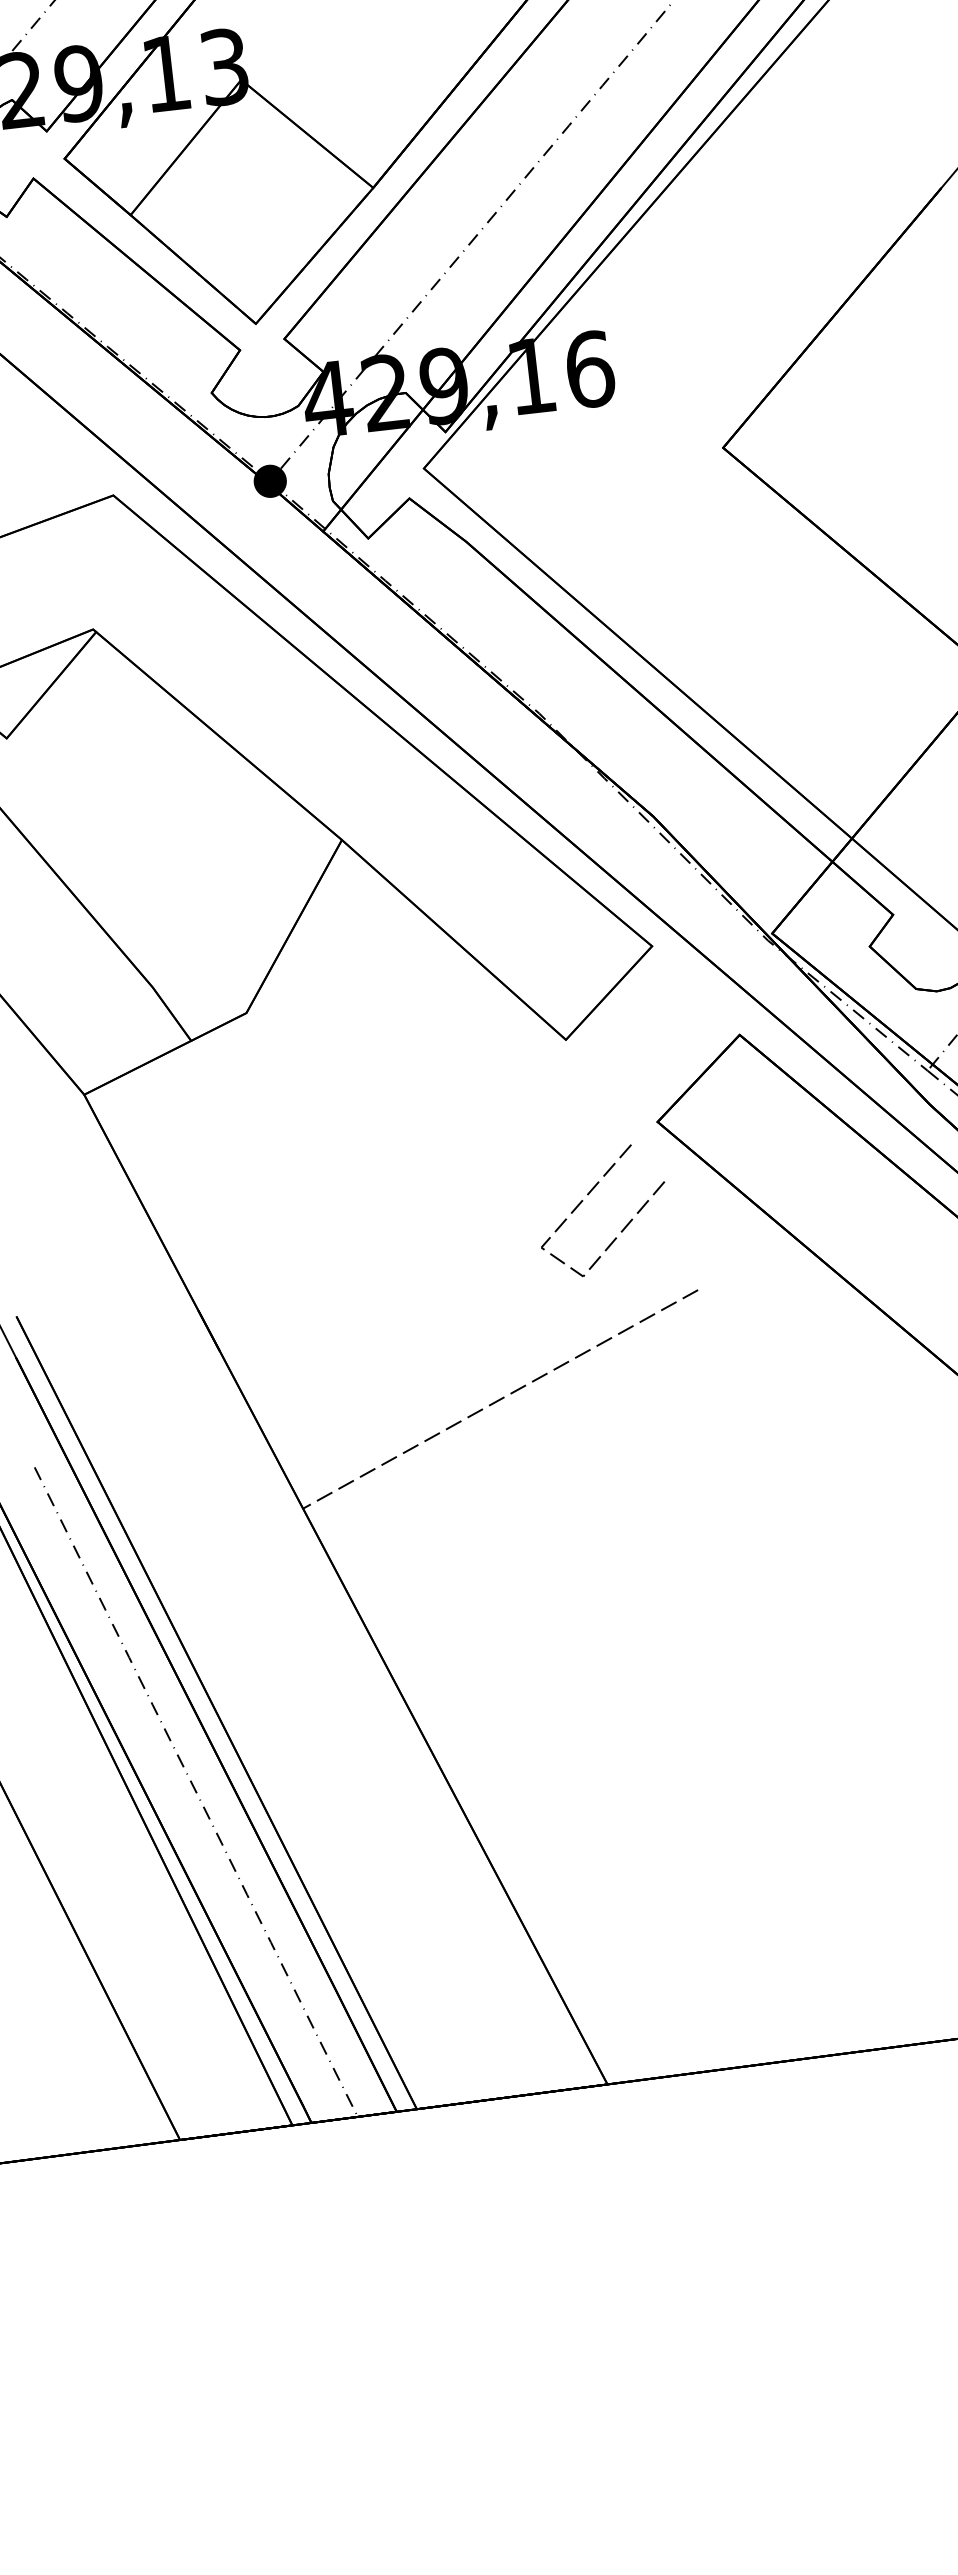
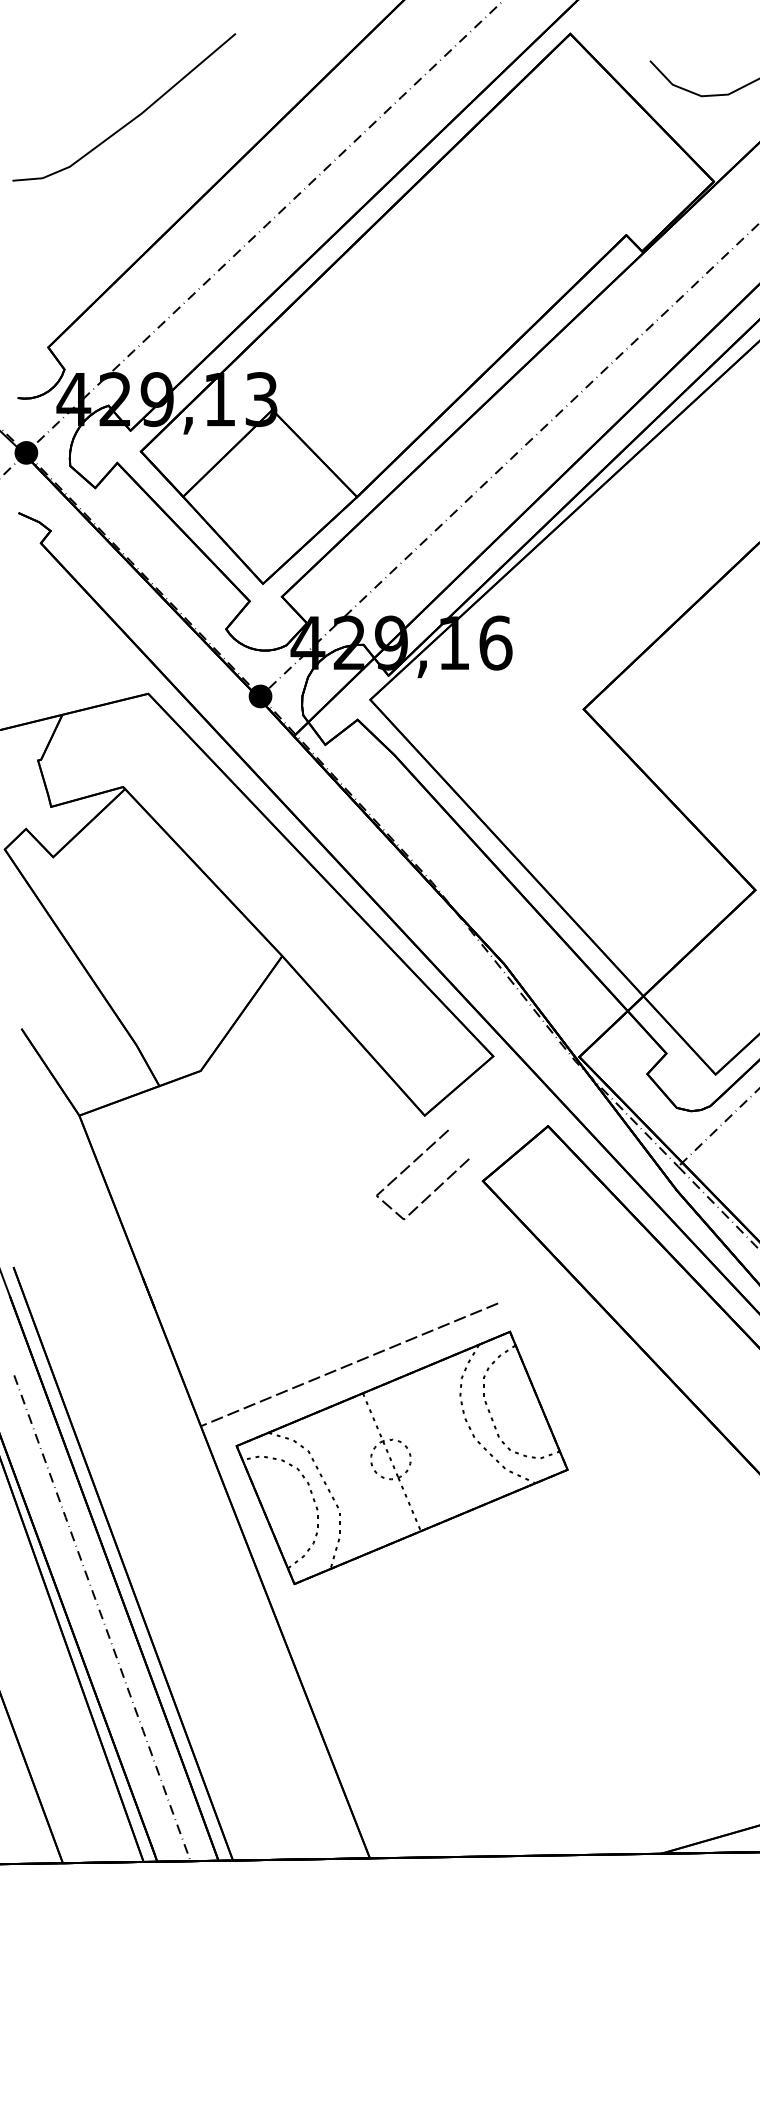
line: (588, 1195) -> (414, 1162), moved
part: (587, 1520) -> (401, 1457), added

